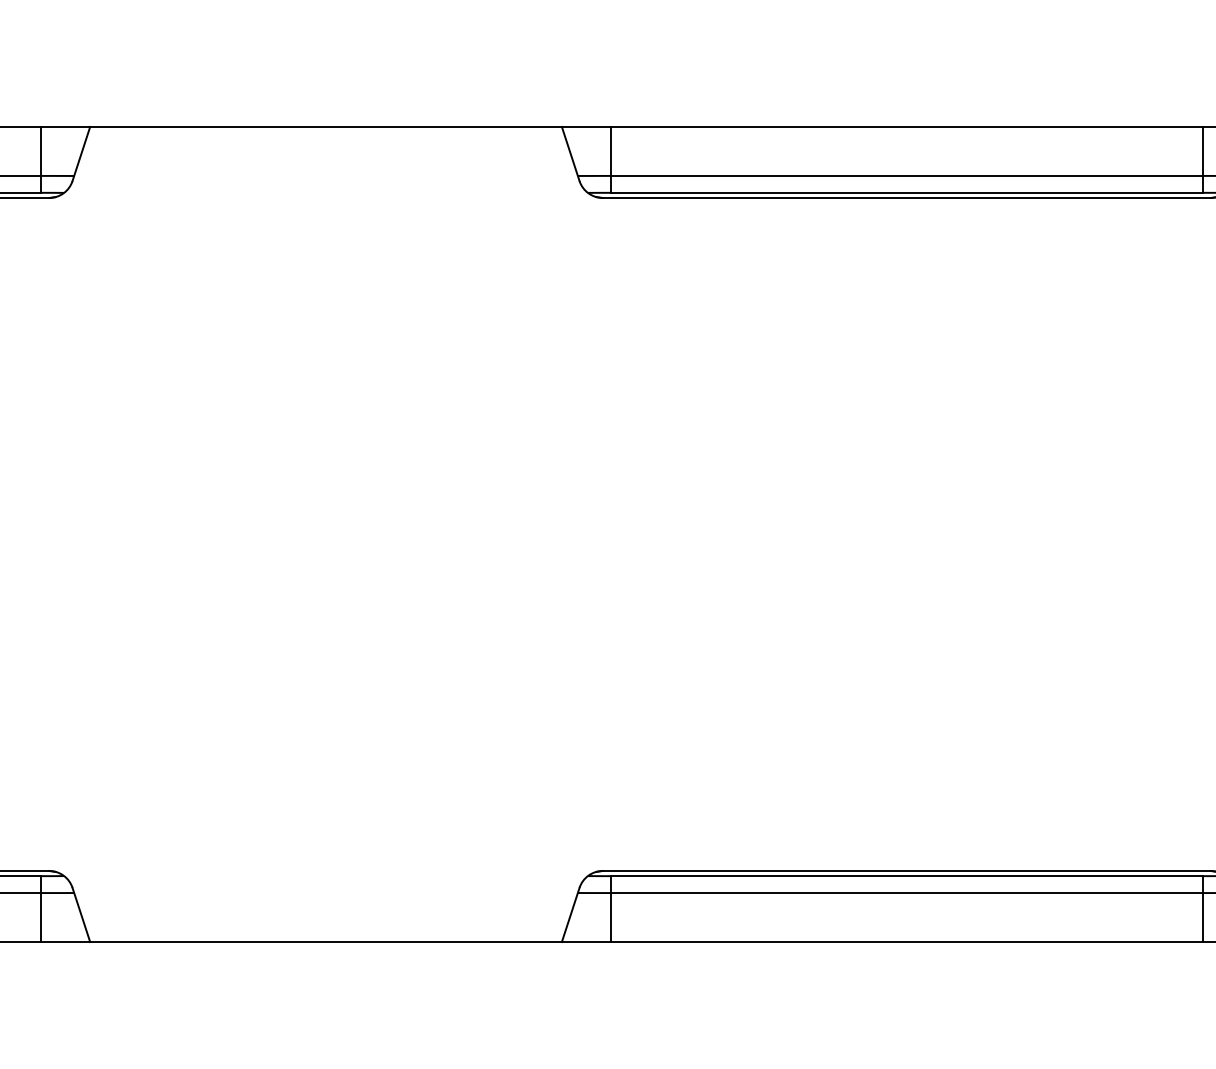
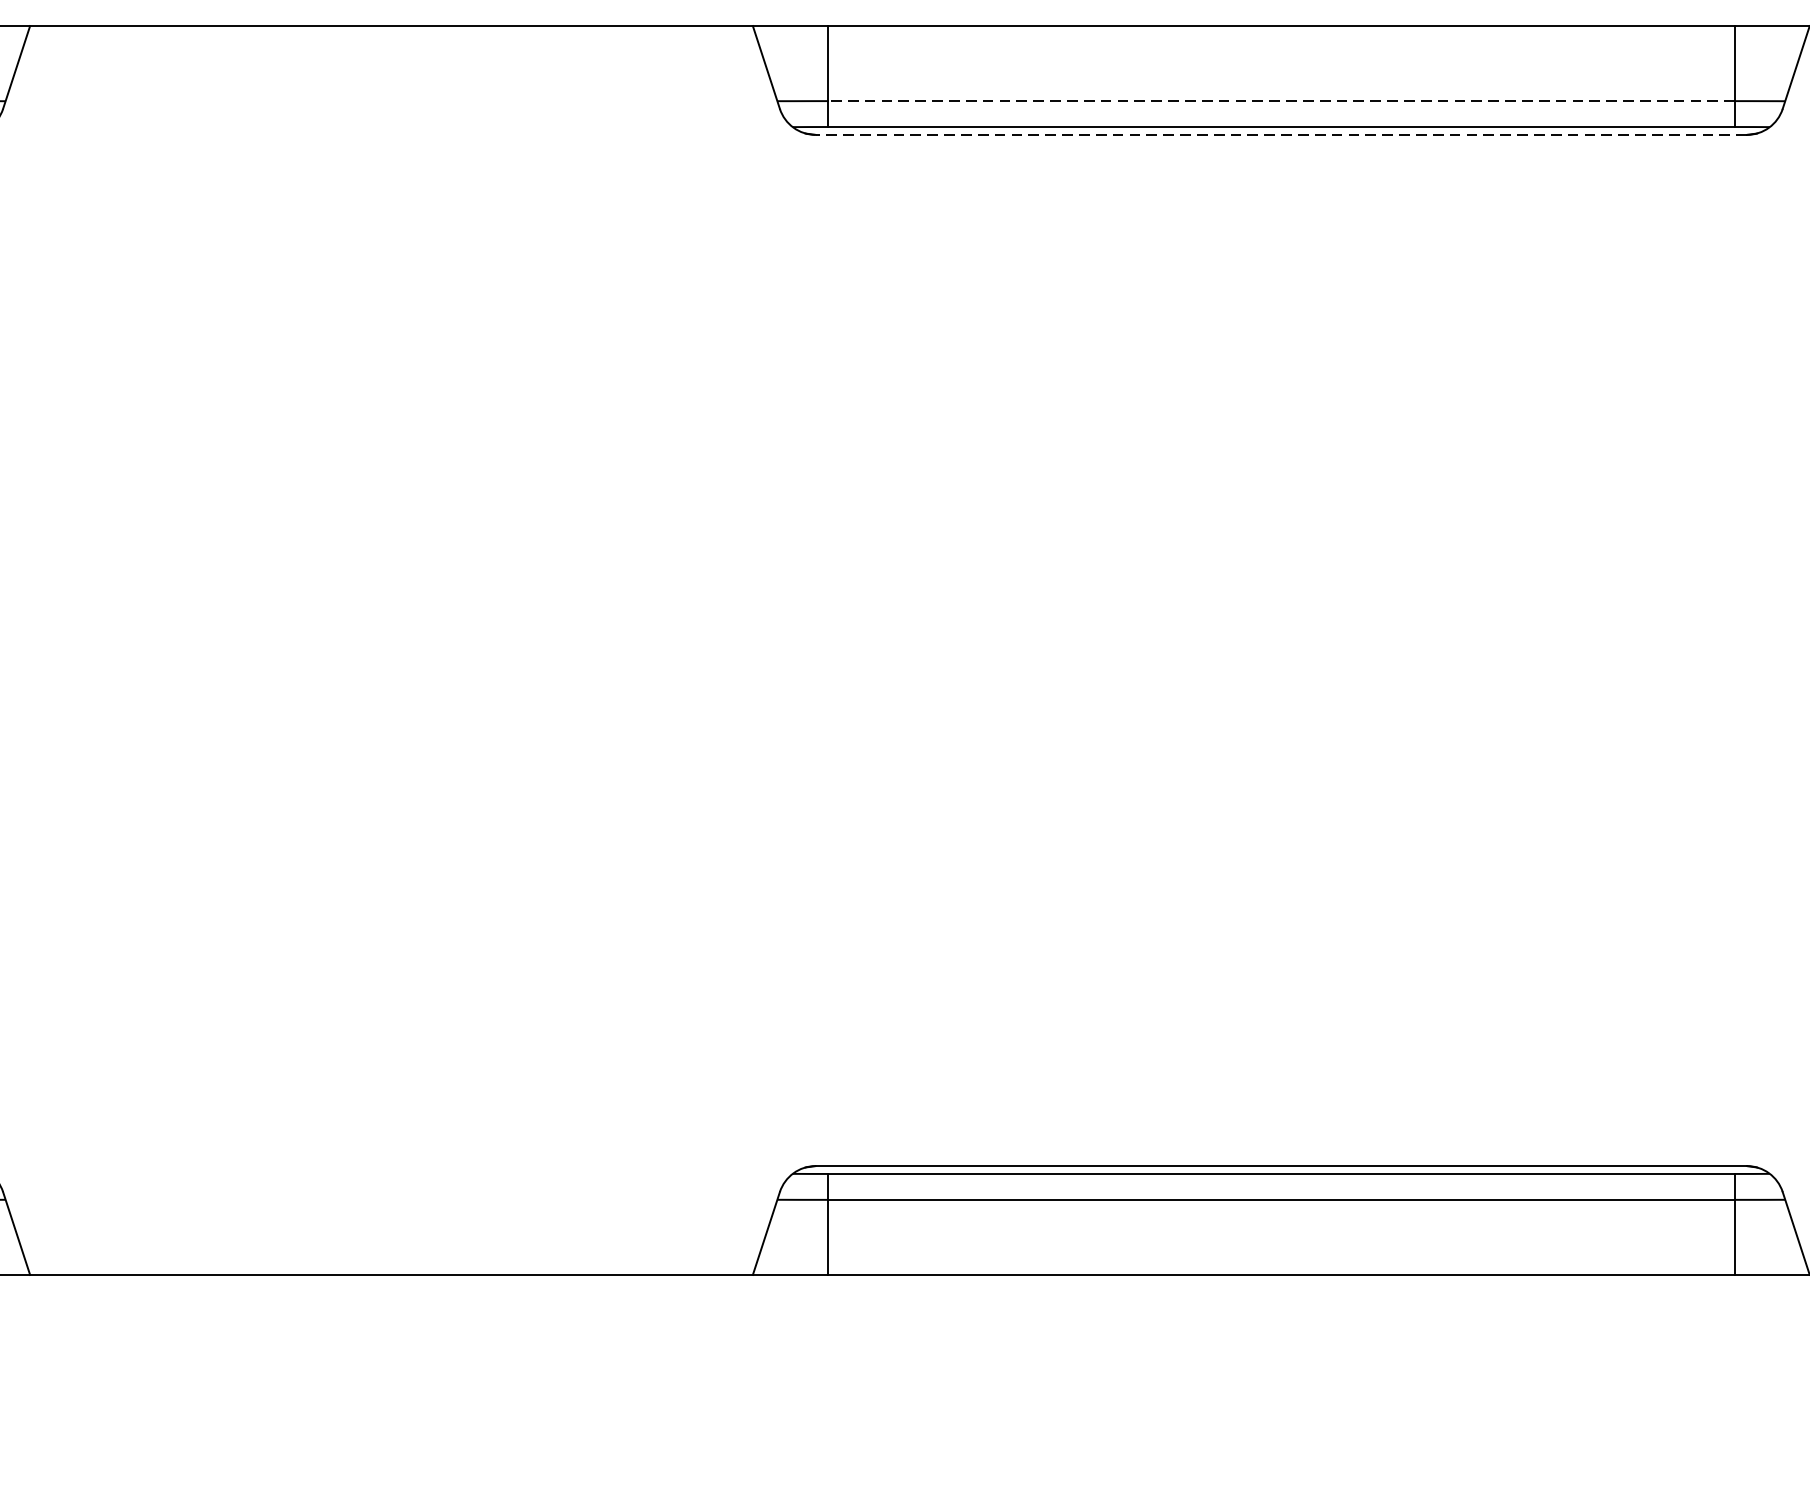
line: (906, 175) -> (1280, 100), solid -> dashed
line: (906, 197) -> (1280, 134), solid -> dashed

